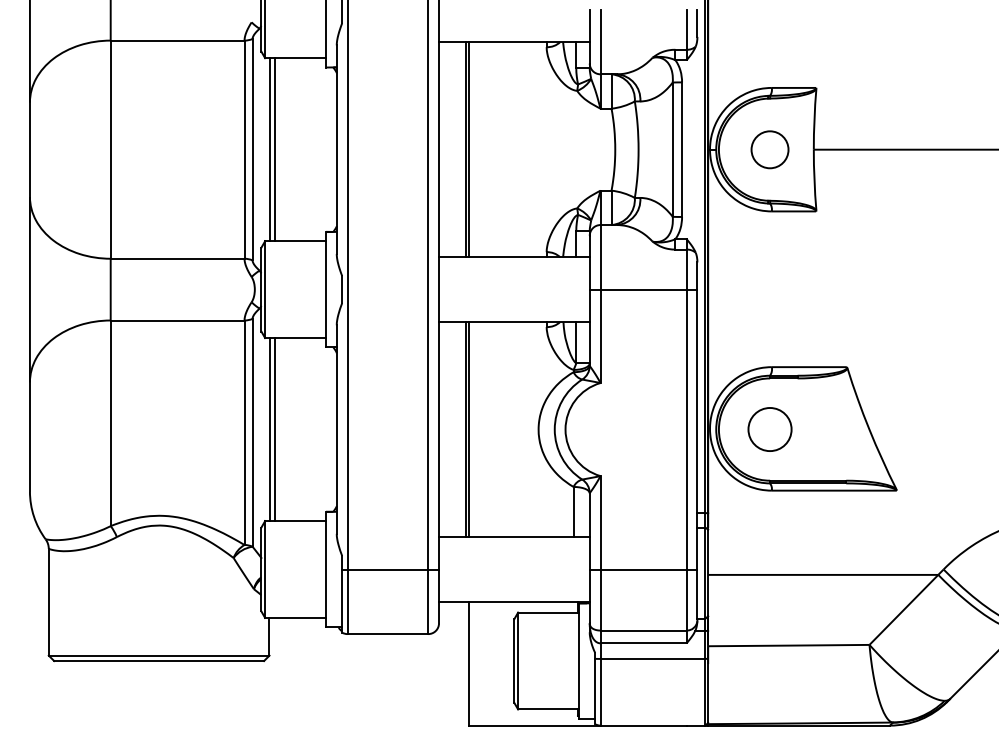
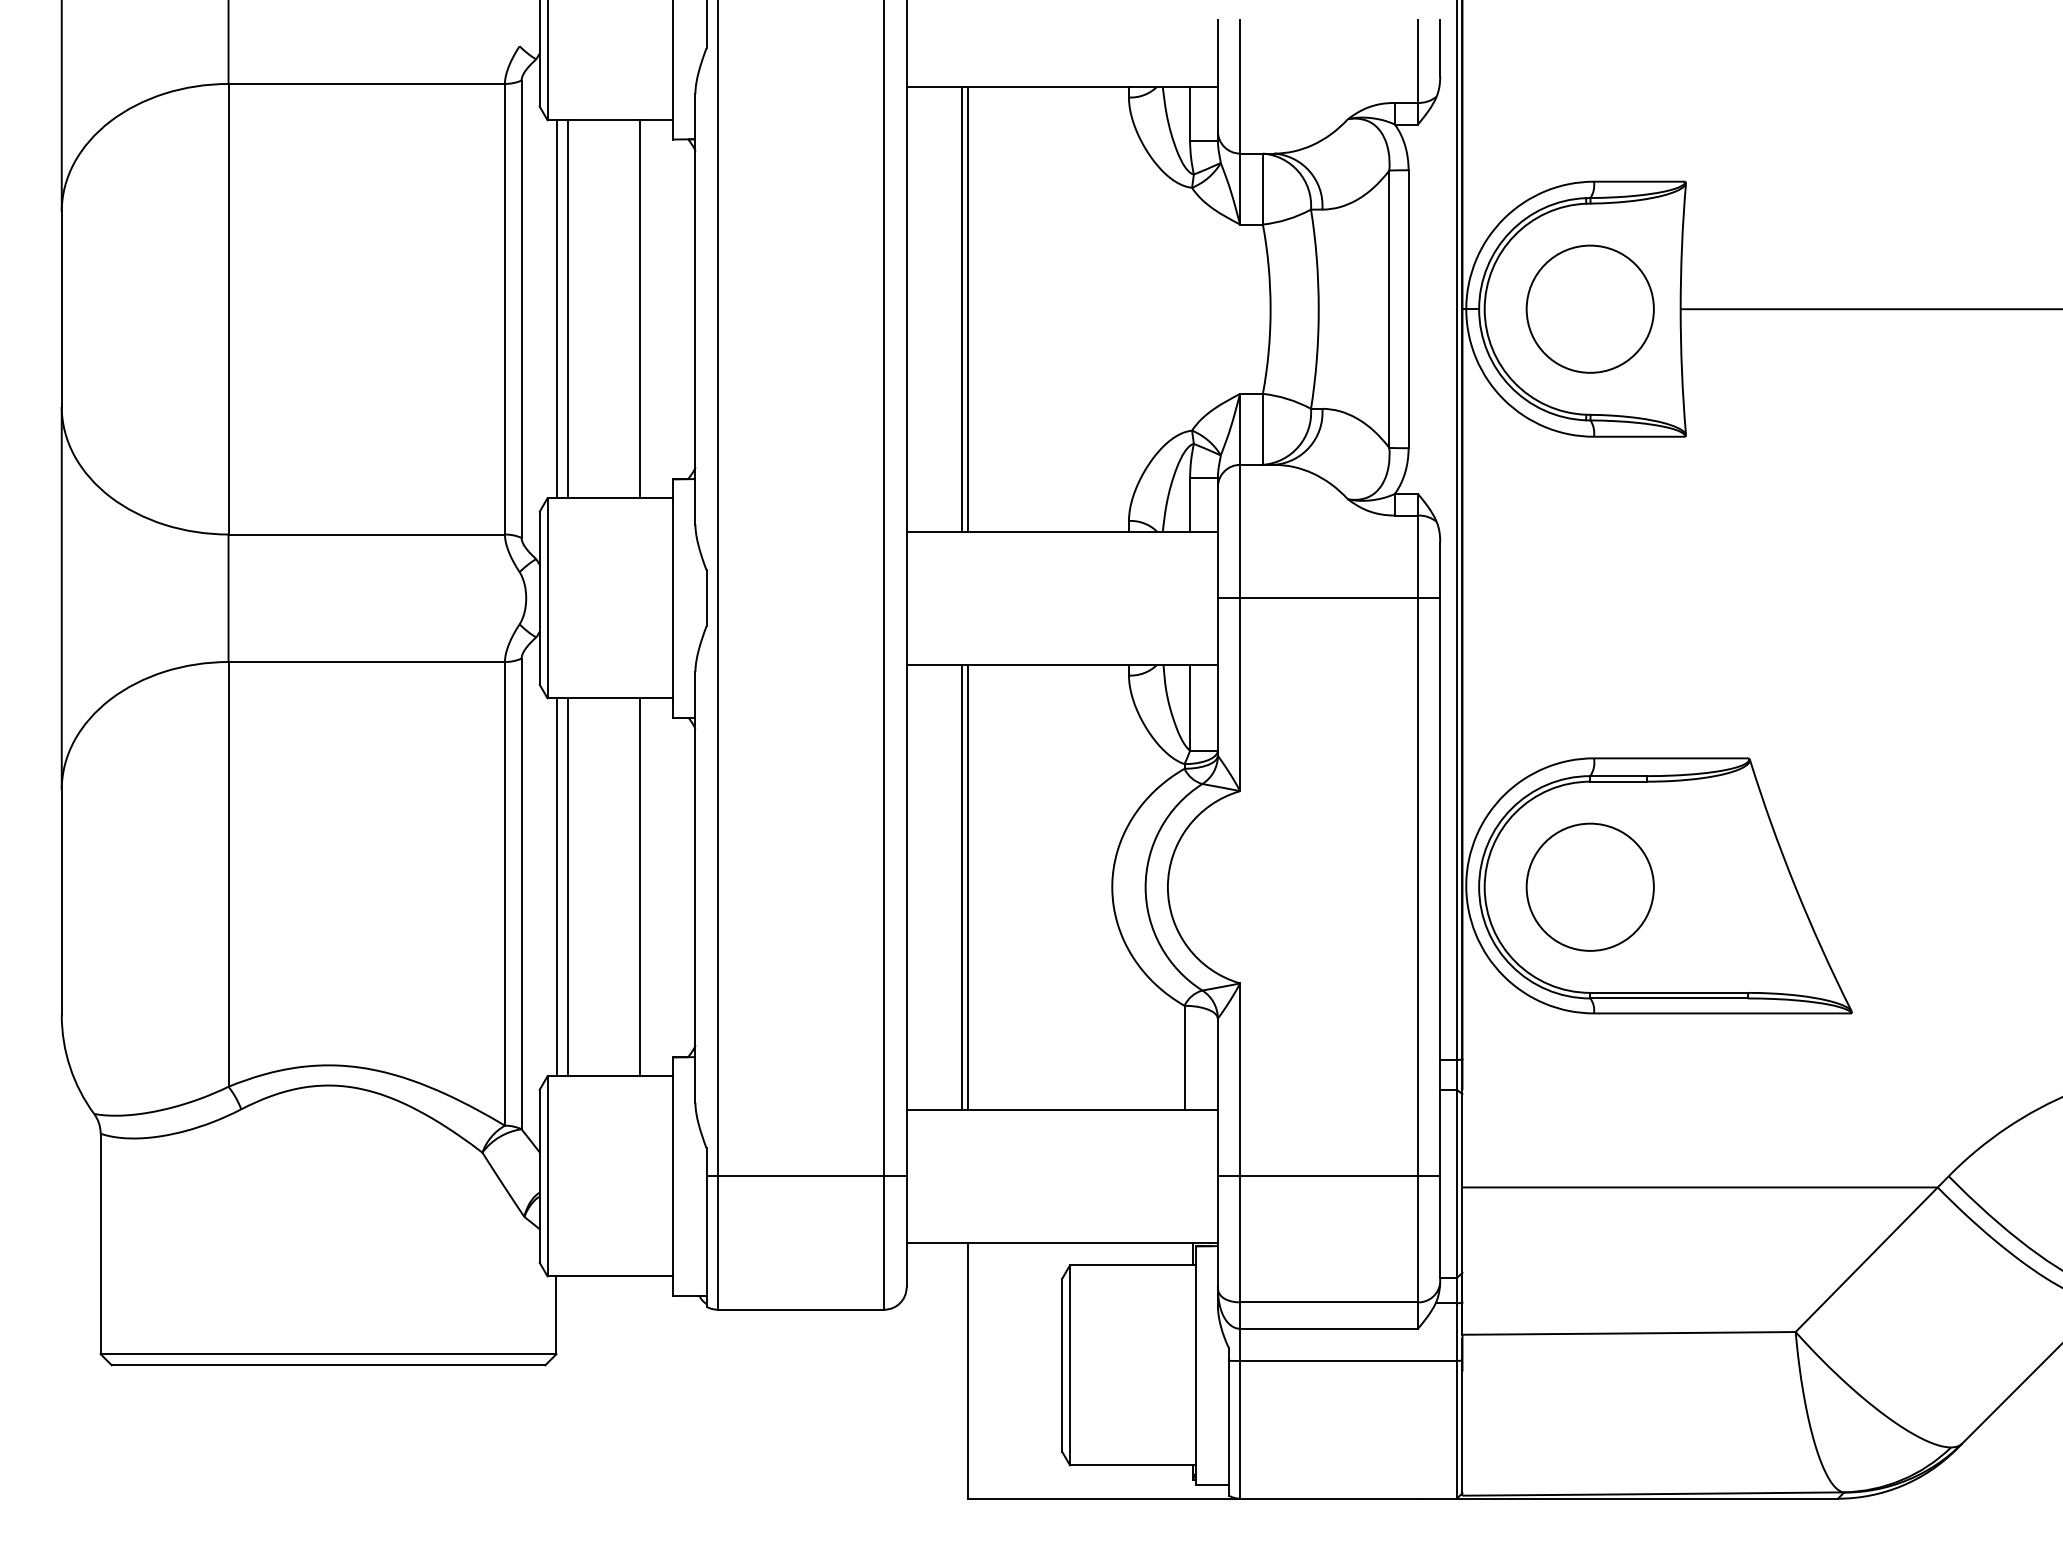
line: (309, 149) -> (639, 308), added
circle: (769, 149) -> (1589, 308), size x1.67
line: (309, 429) -> (639, 887), added
circle: (769, 429) -> (1589, 887), size x1.43

